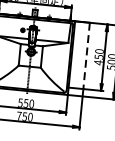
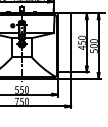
line: (86, 56) -> (71, 43), dashed -> solid

